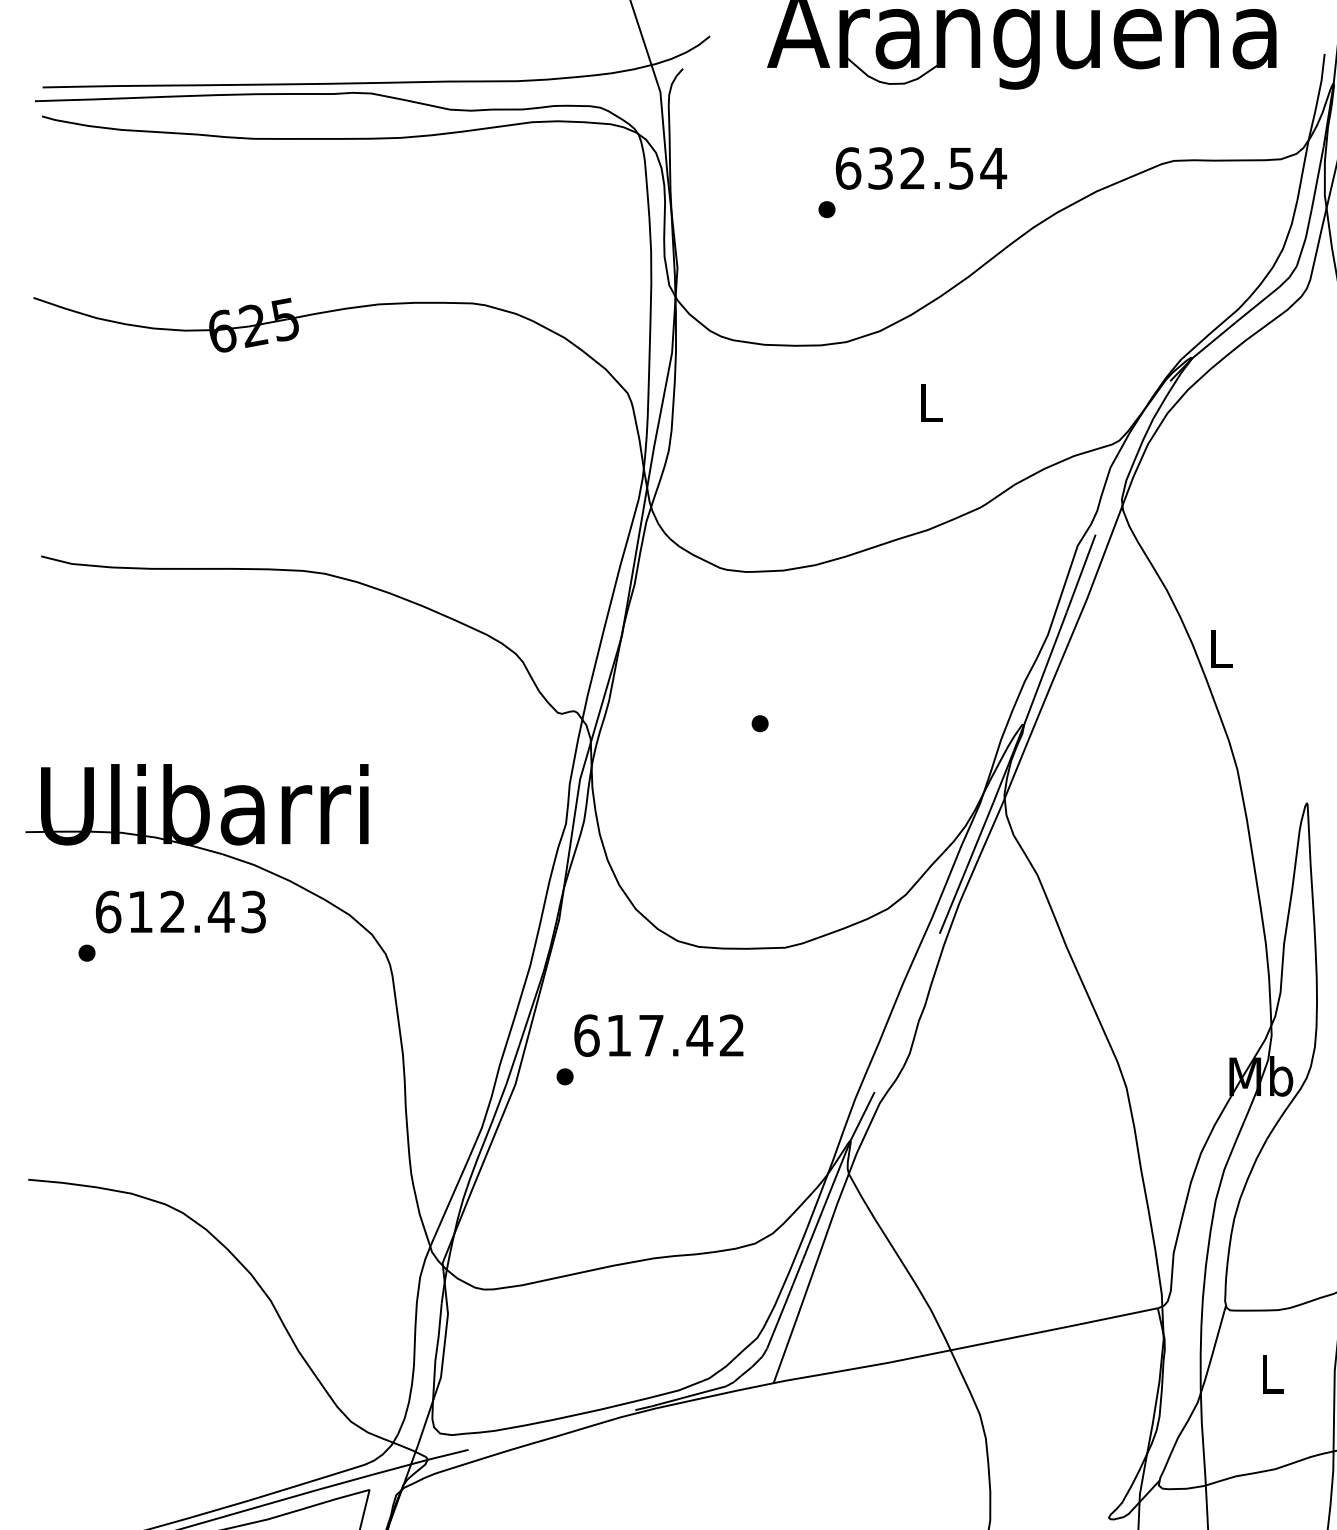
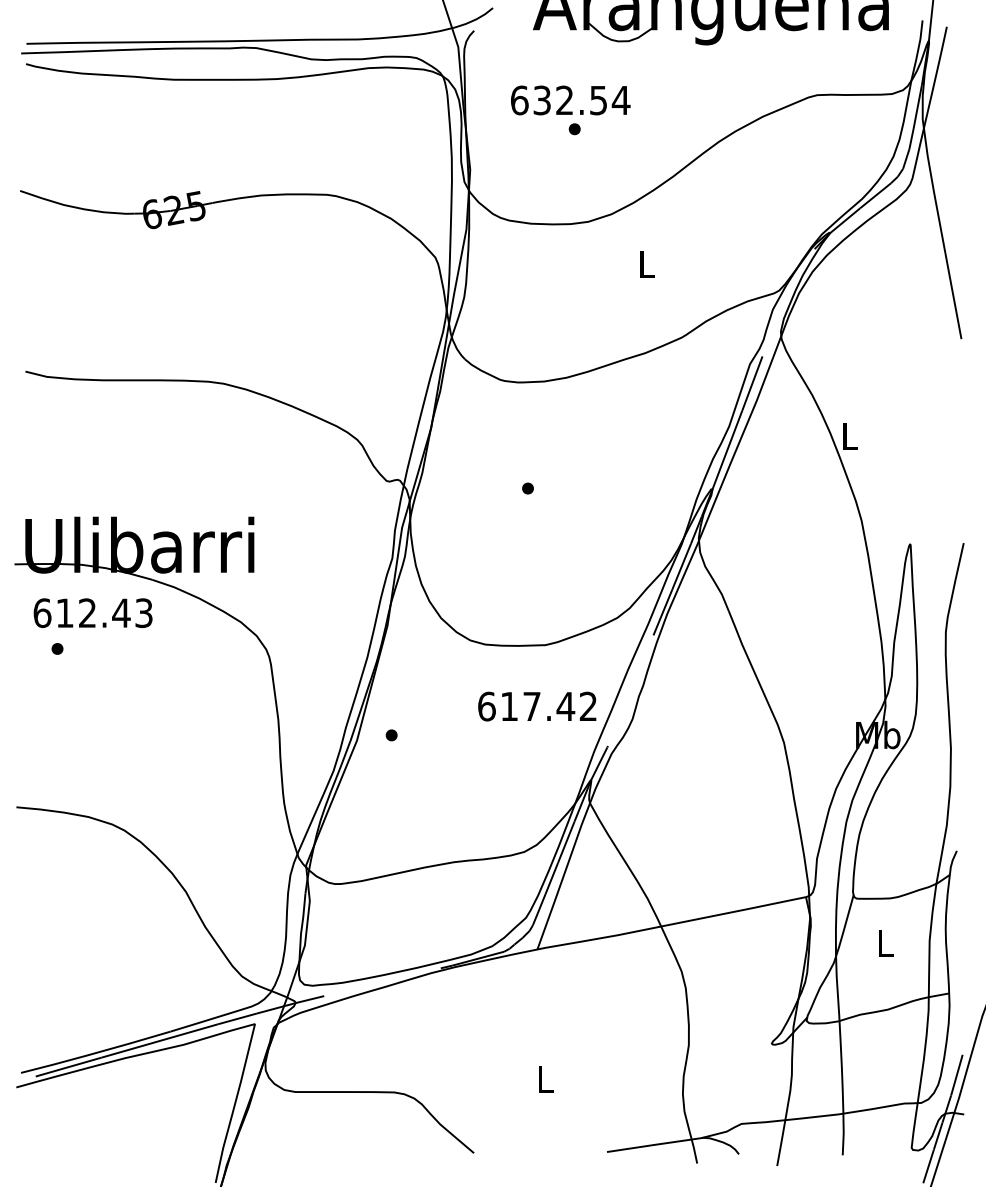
text: (921, 168) -> (570, 100), moved
text: (179, 912) -> (92, 613), moved
text: (659, 1035) -> (537, 706), moved

